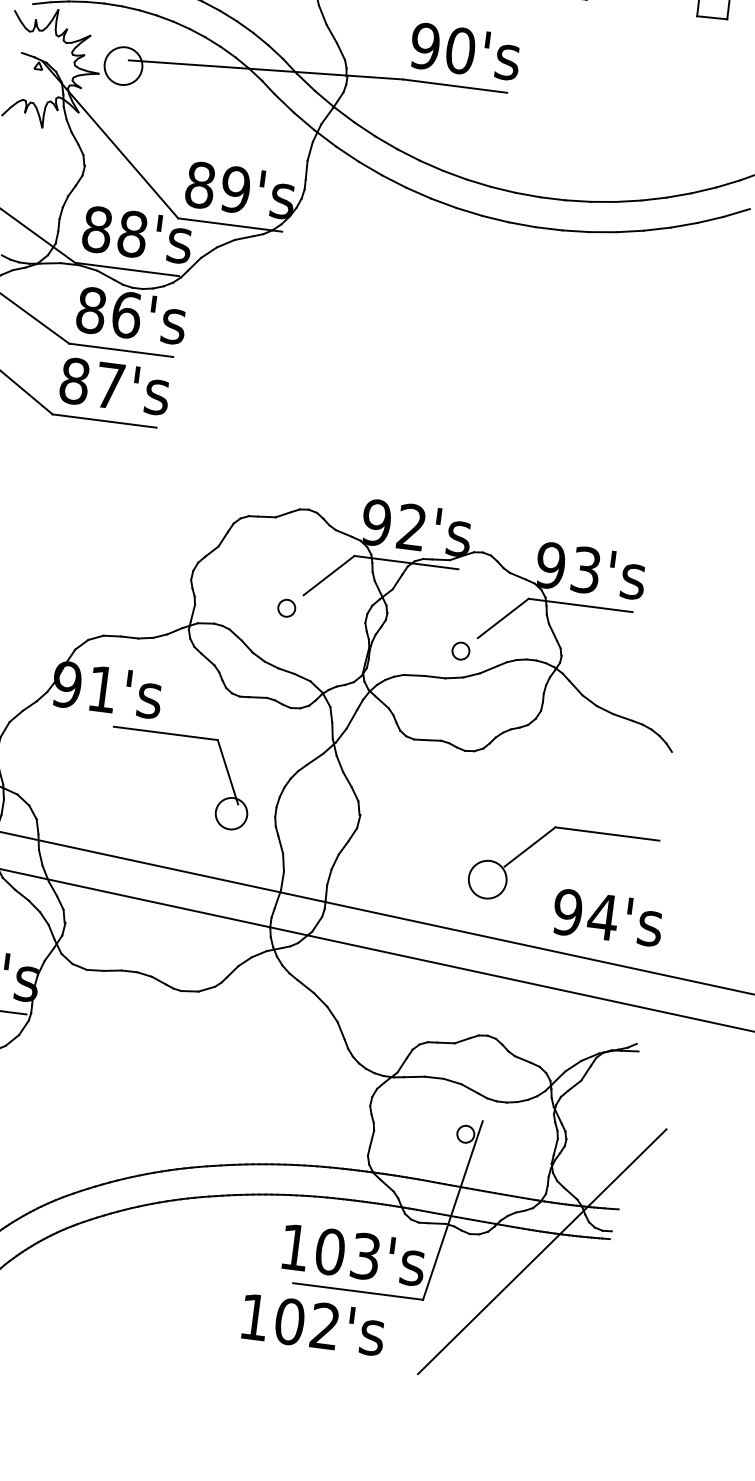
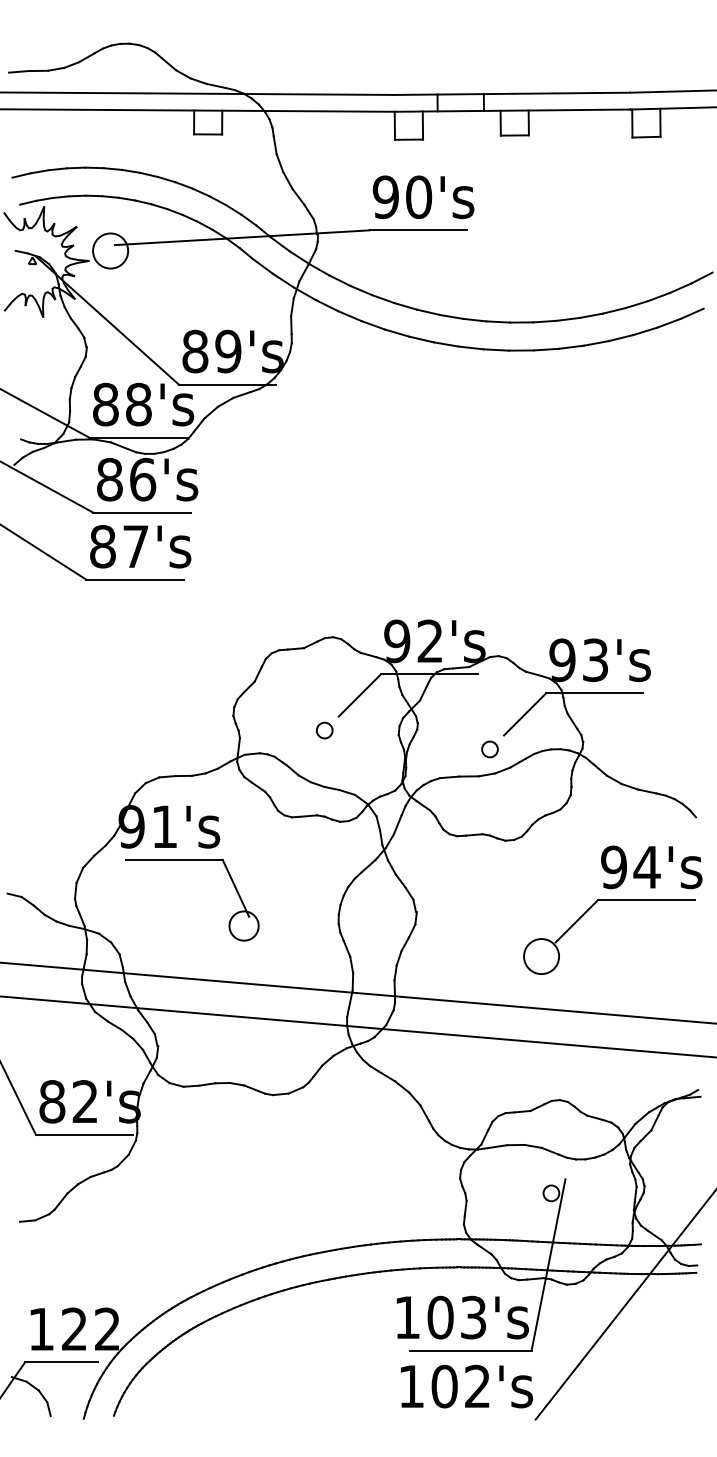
part: (185, 736) -> (192, 860), moved
text: (607, 917) -> (651, 867), moved
text: (313, 1324) -> (466, 1386), moved

